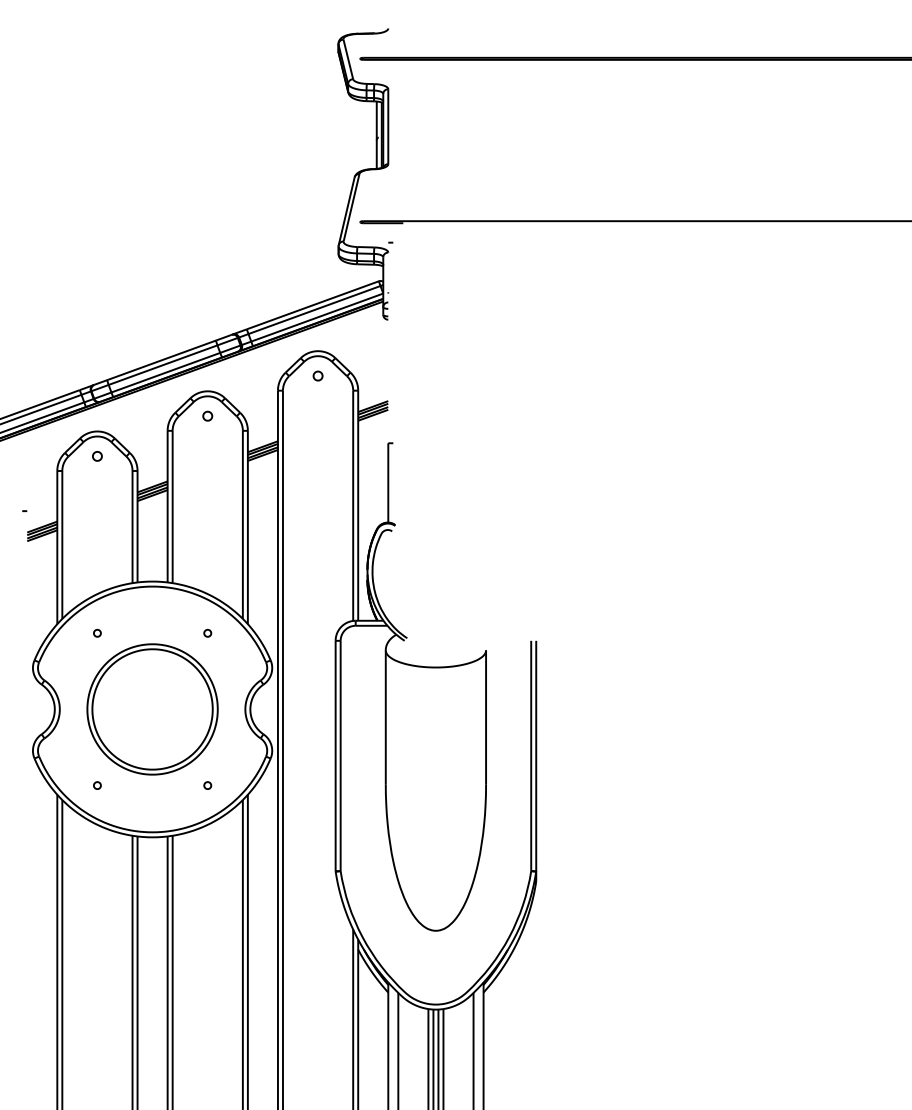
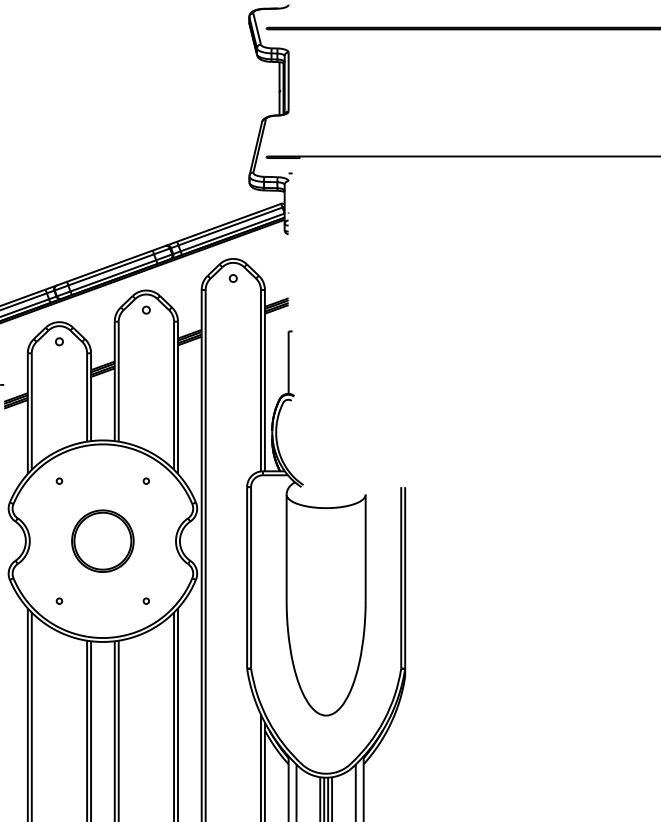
part: (152, 709) -> (102, 541), size x0.6

